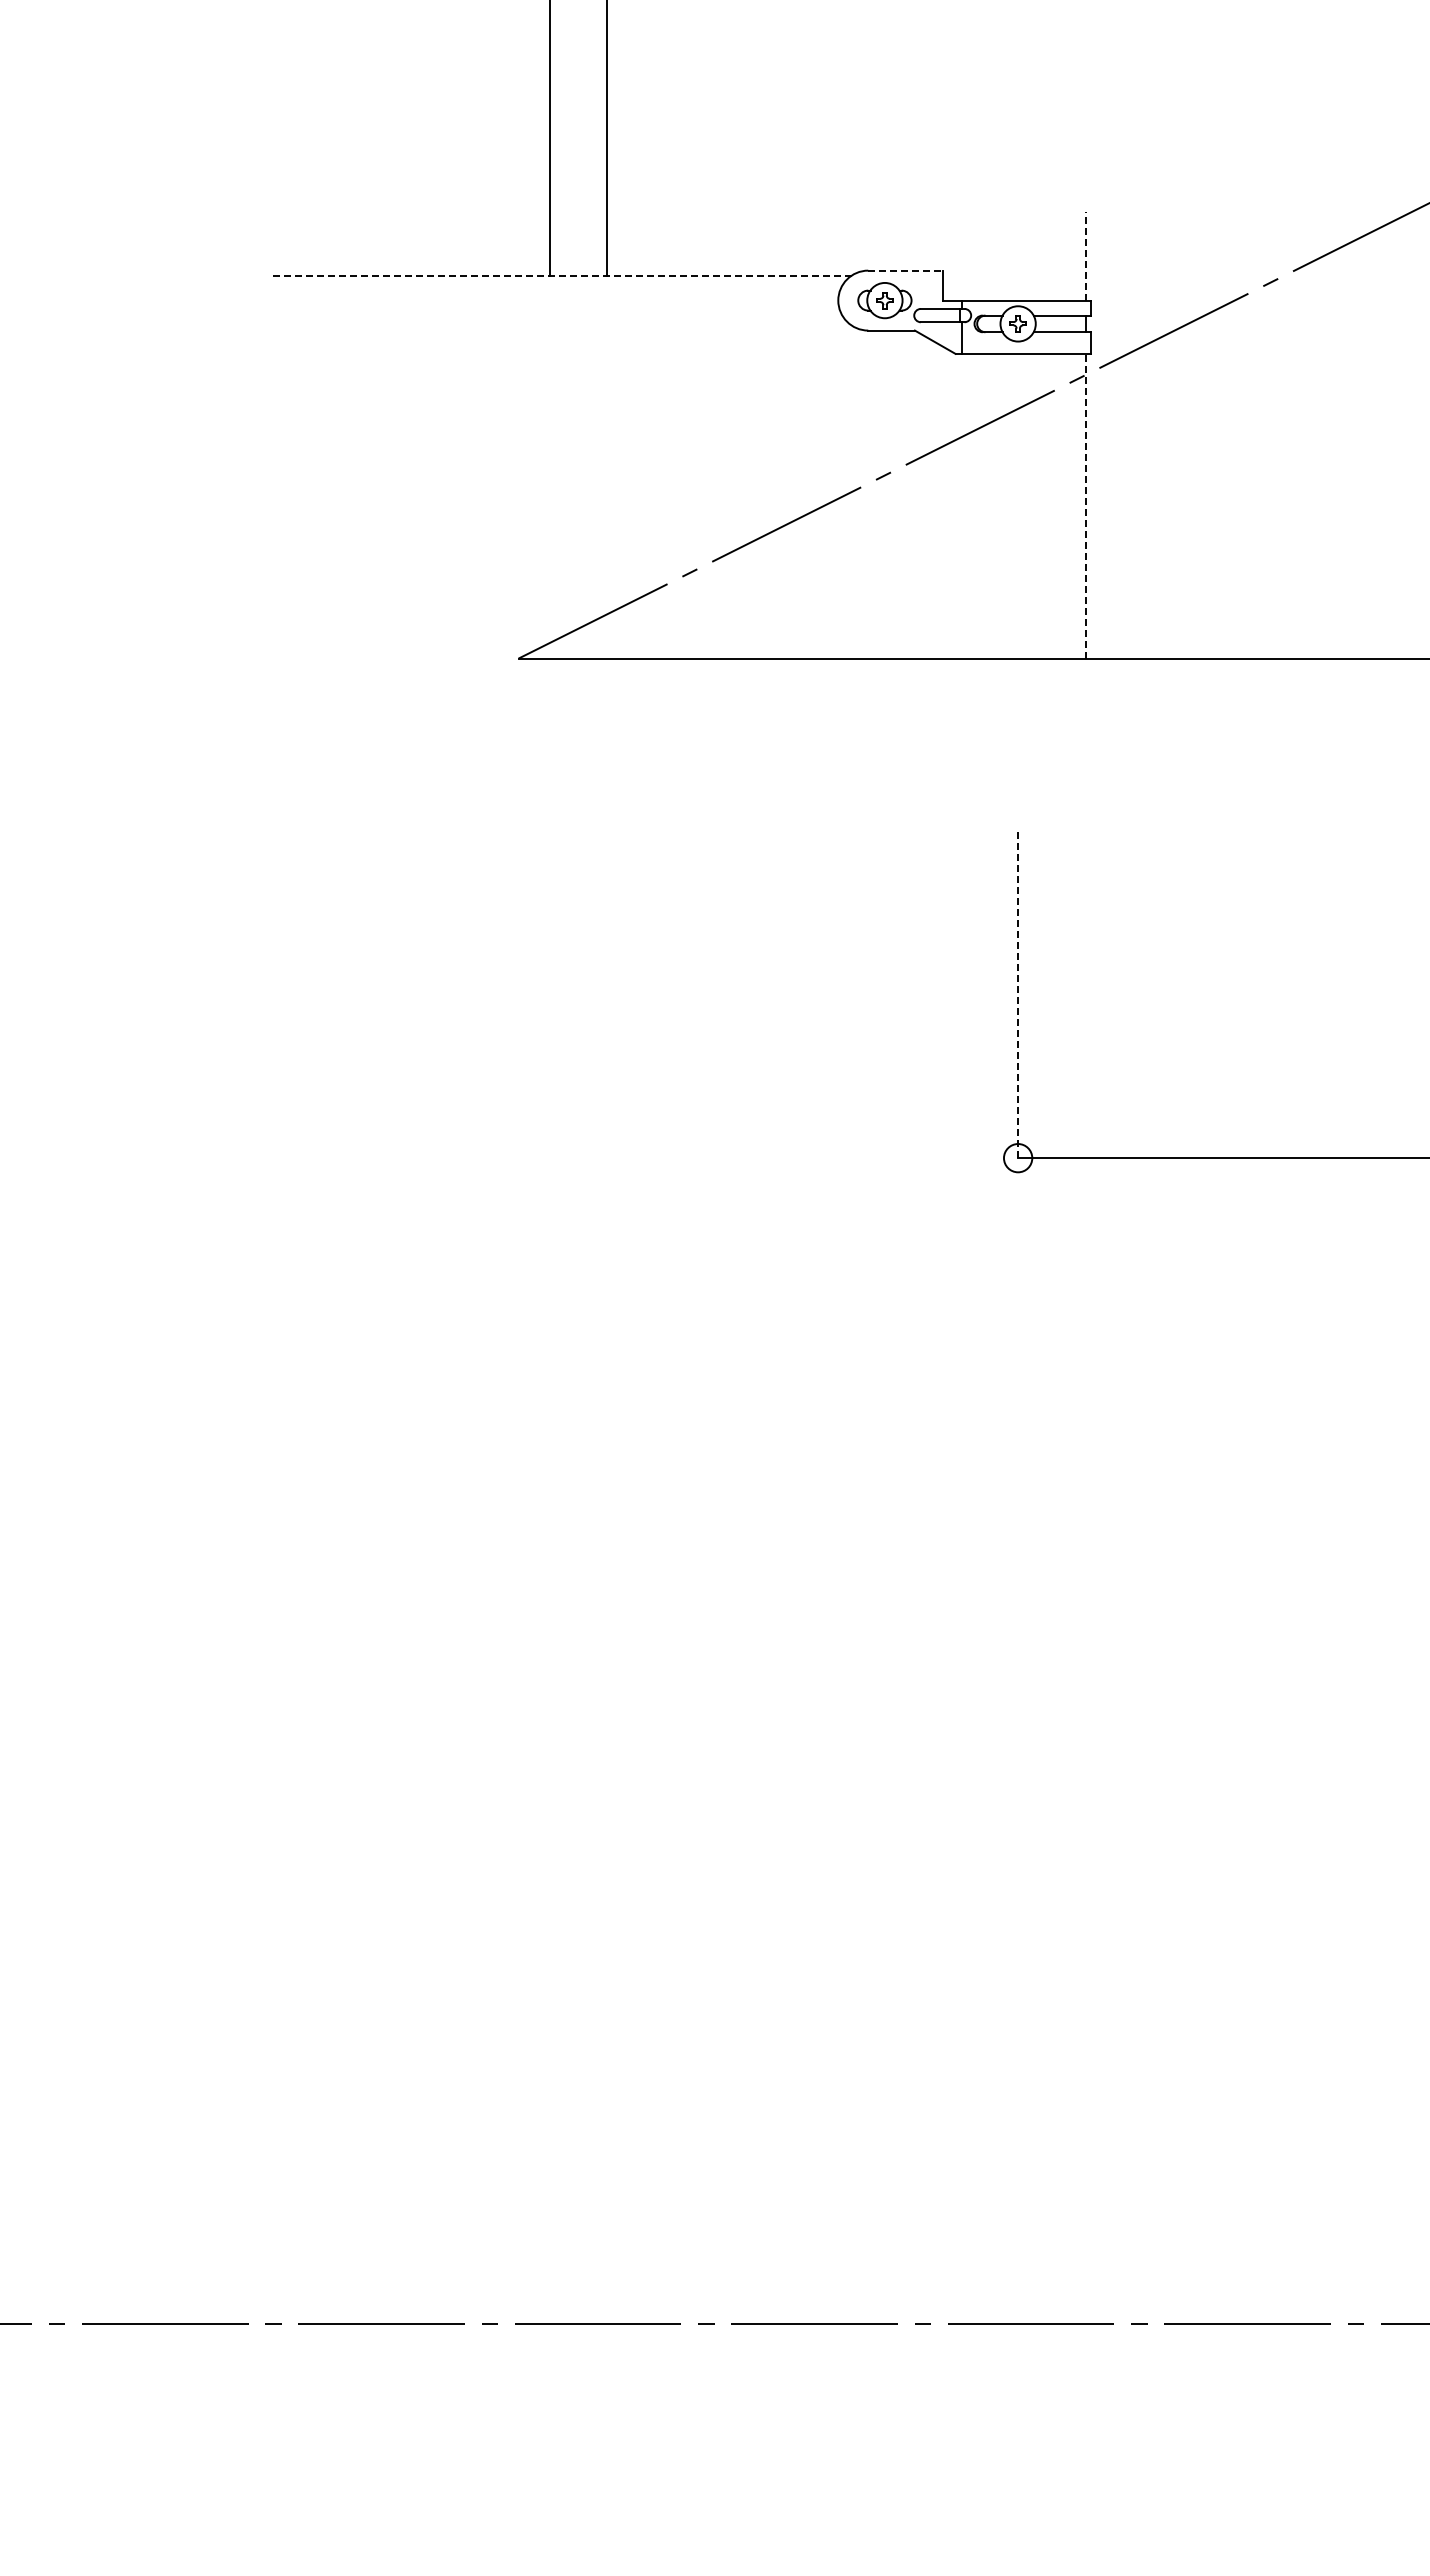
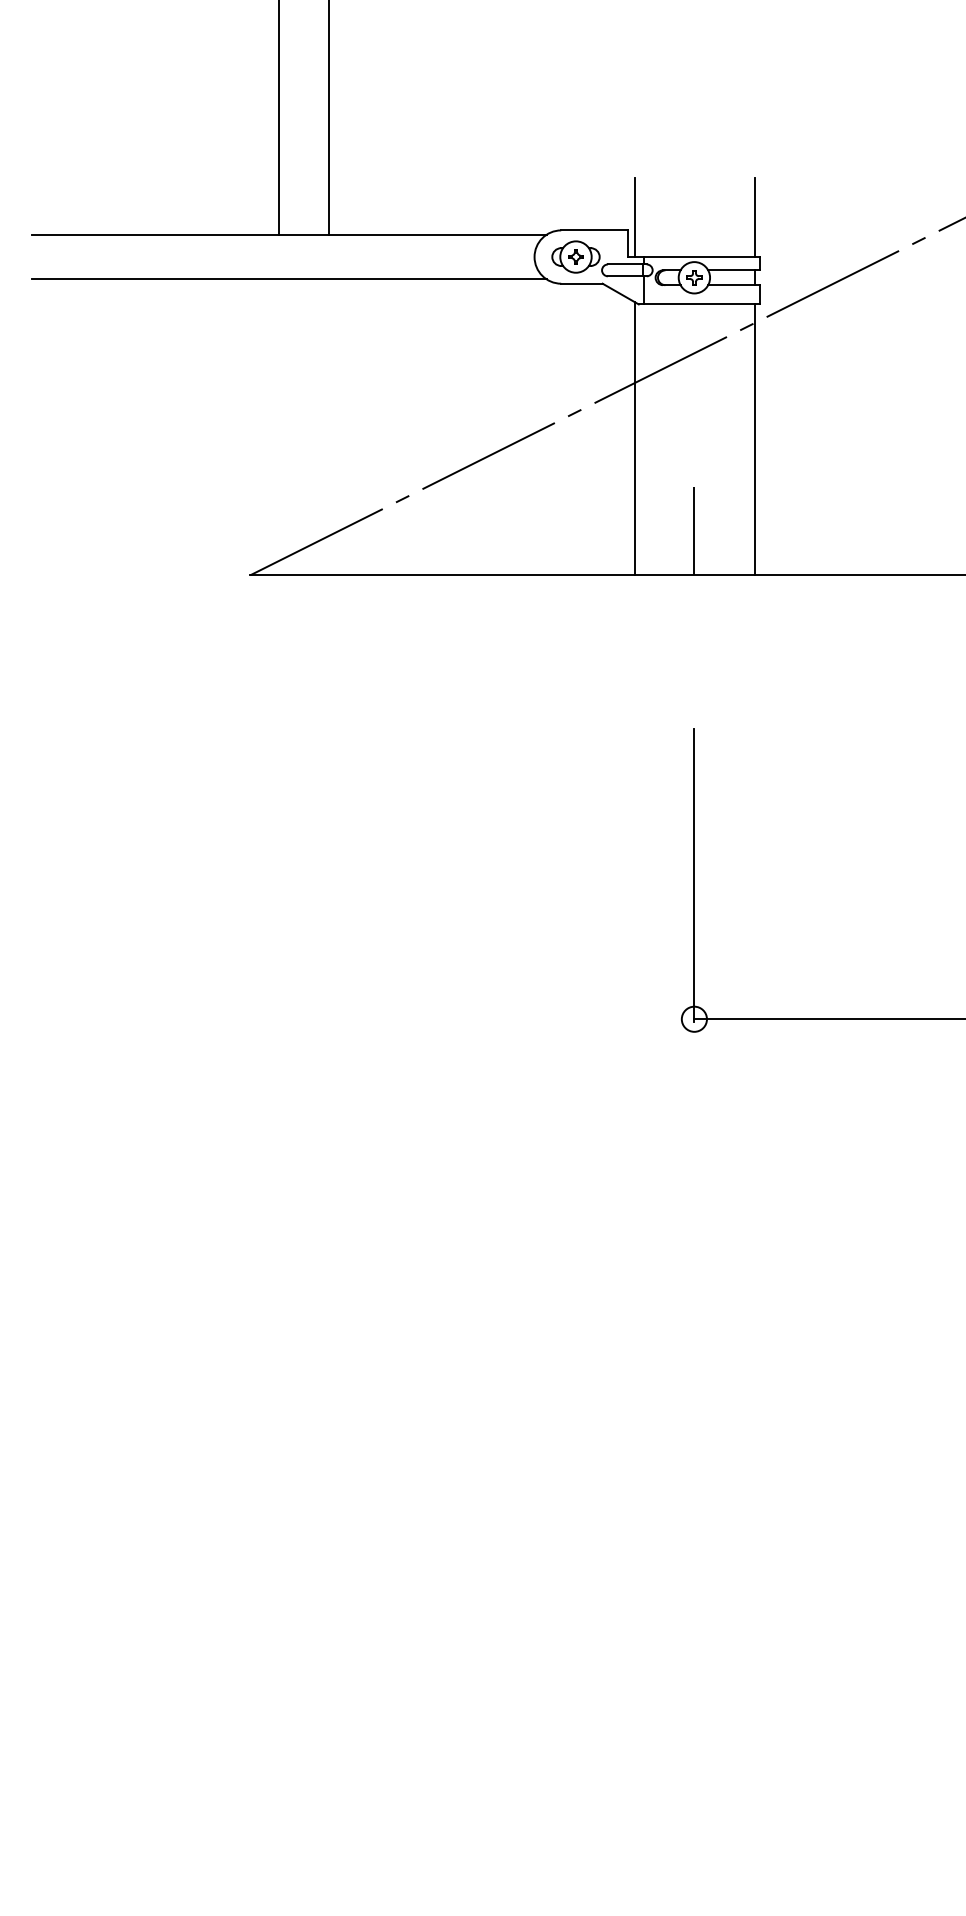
line: (950, 255) -> (634, 216), added
line: (1085, 255) -> (754, 216), dashed -> solid
line: (906, 270) -> (595, 230), dashed -> solid
line: (562, 275) -> (289, 234), dashed -> solid
line: (561, 325) -> (288, 279), added
line: (950, 504) -> (634, 438), added
line: (1085, 505) -> (754, 439), dashed -> solid
line: (1018, 608) -> (694, 530), added
line: (1018, 996) -> (694, 875), dashed -> solid

